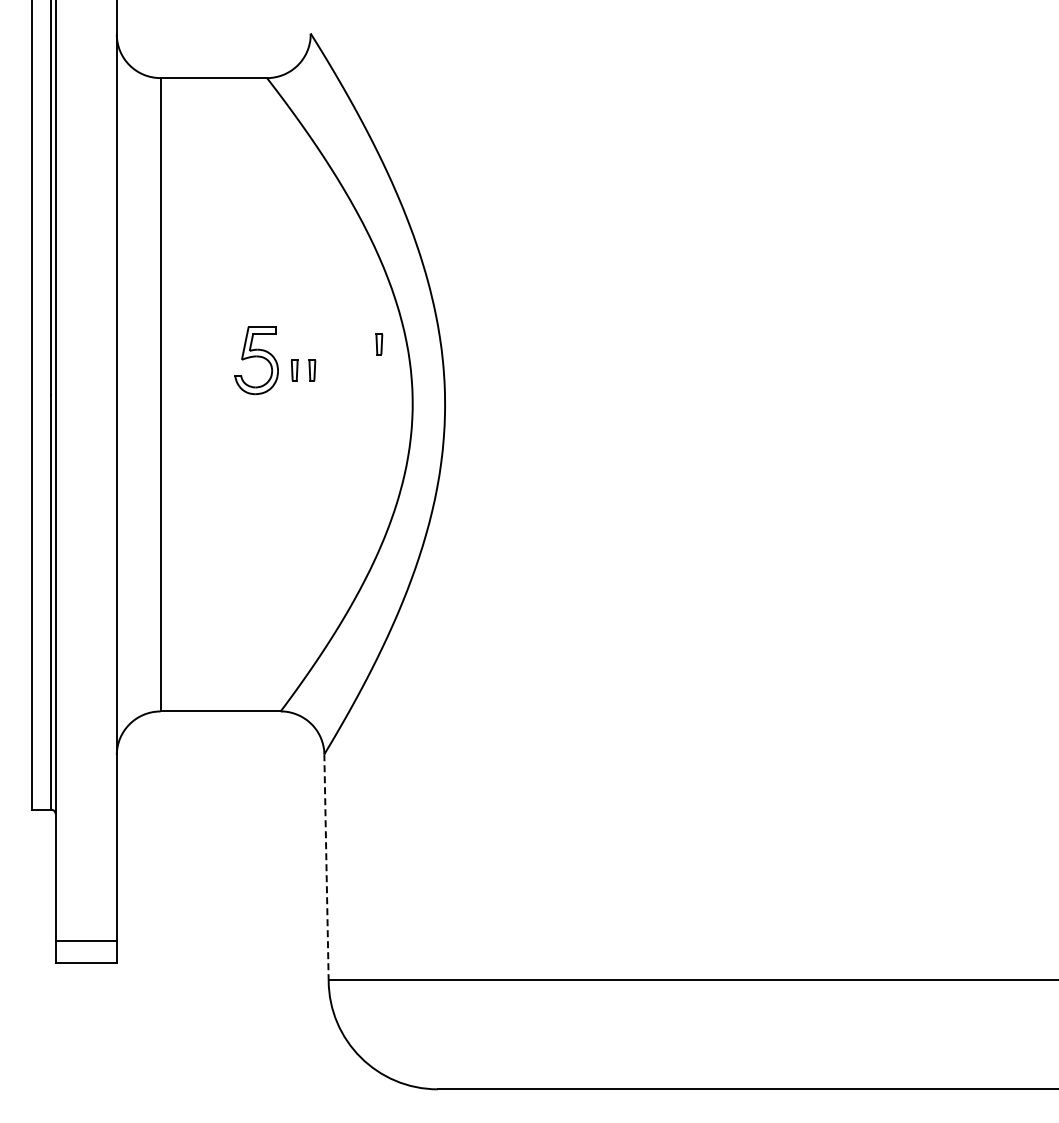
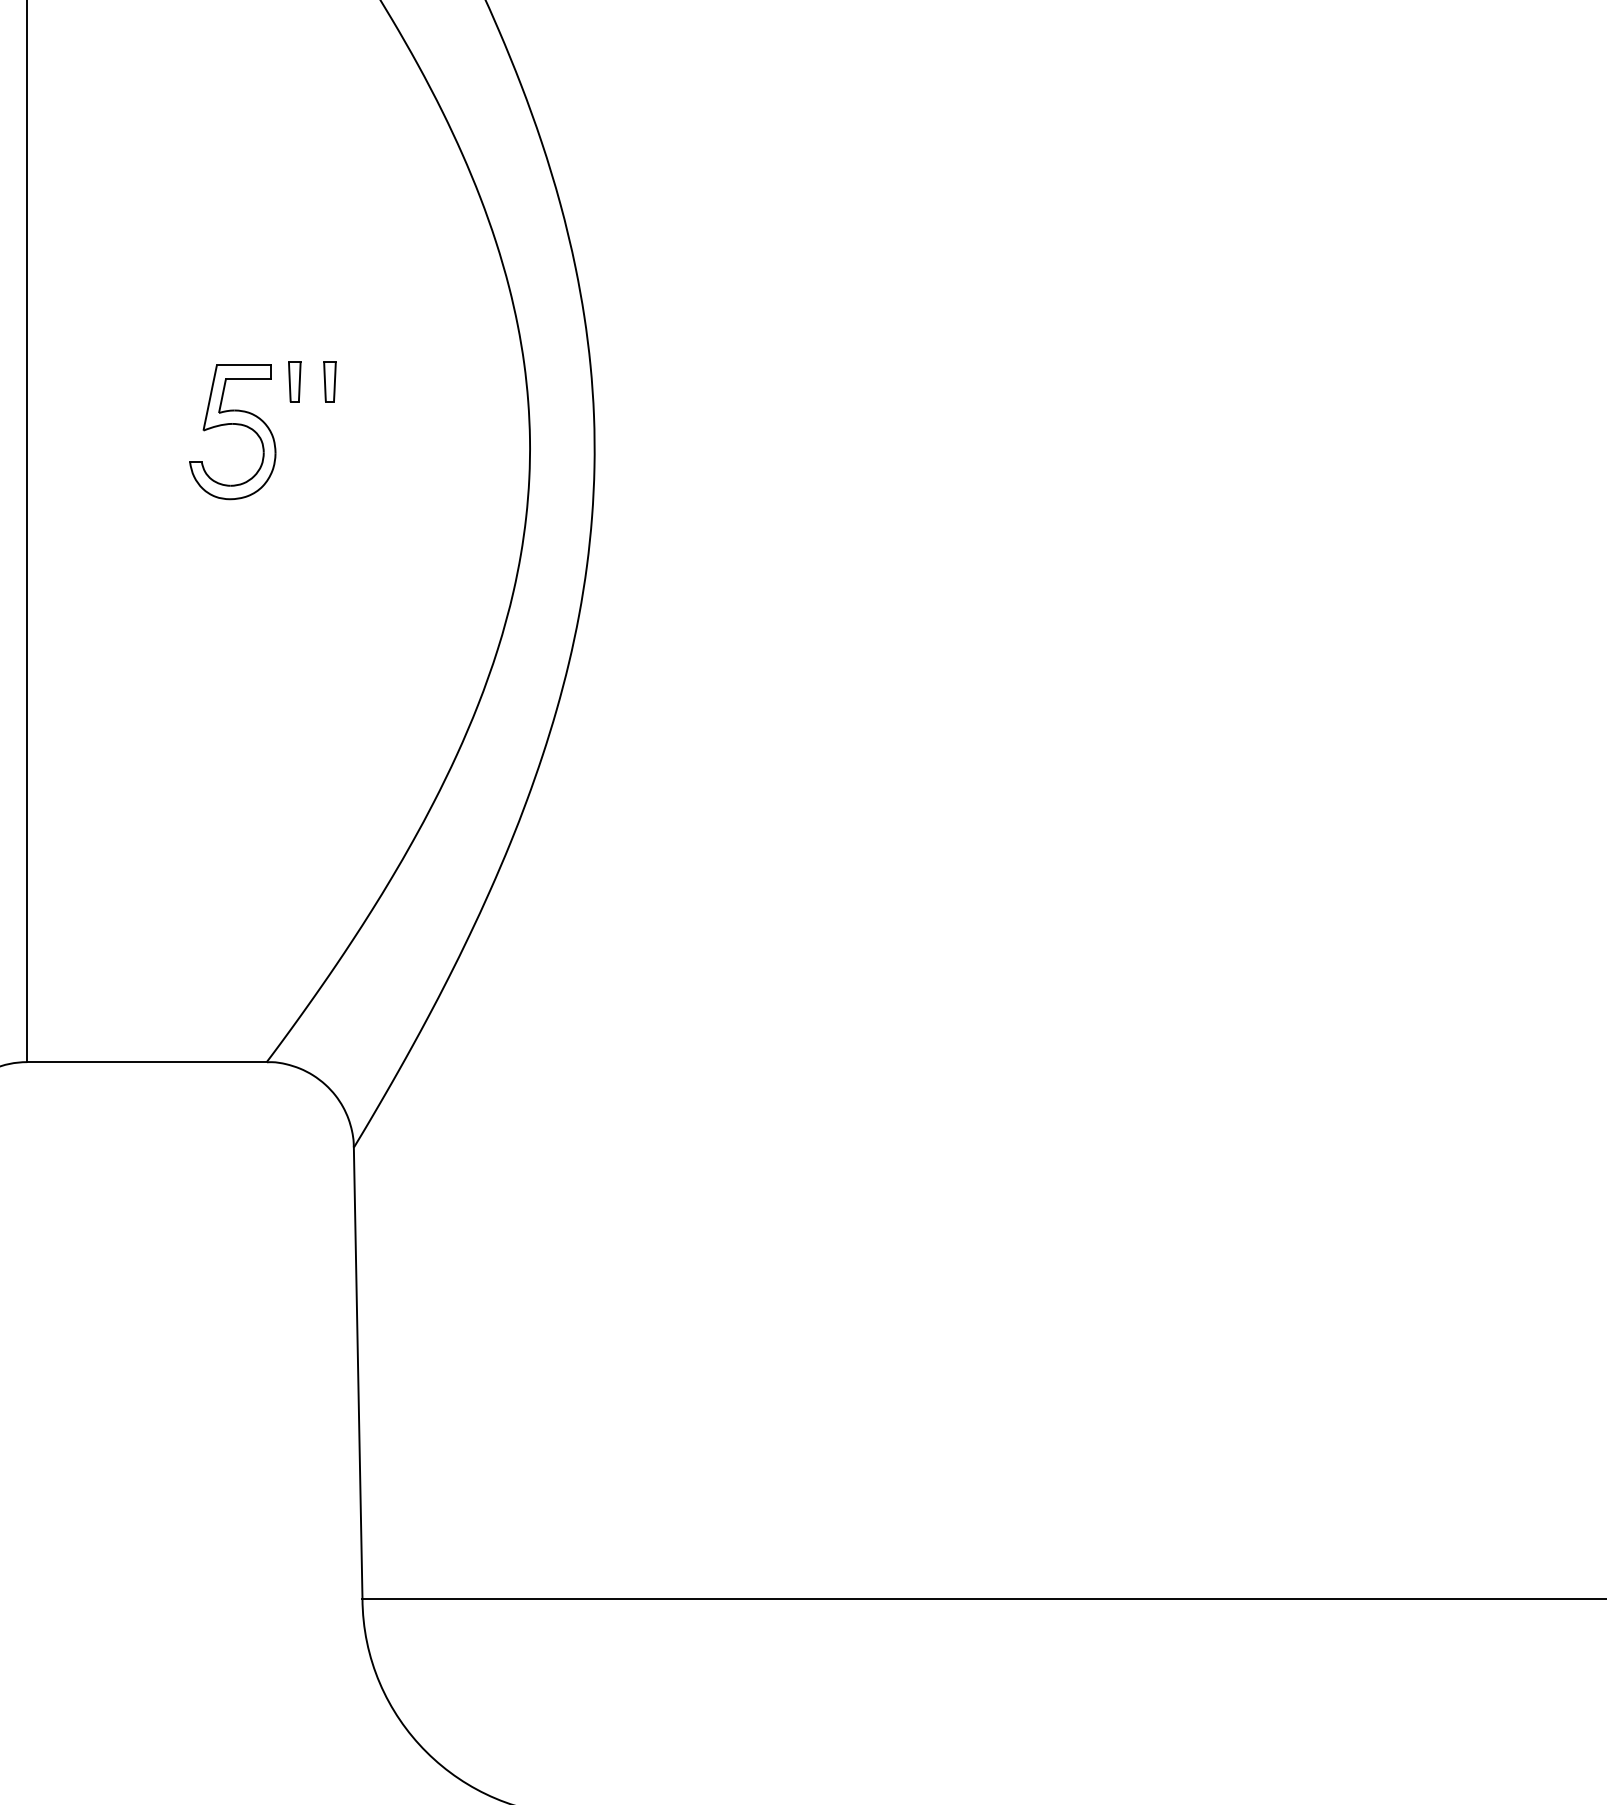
part: (379, 344) -> (463, 330), removed
part: (256, 360) -> (232, 432), moved
line: (326, 867) -> (358, 1373), dashed -> solid

